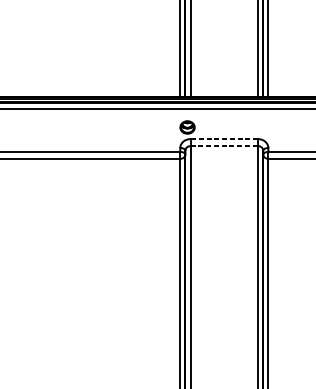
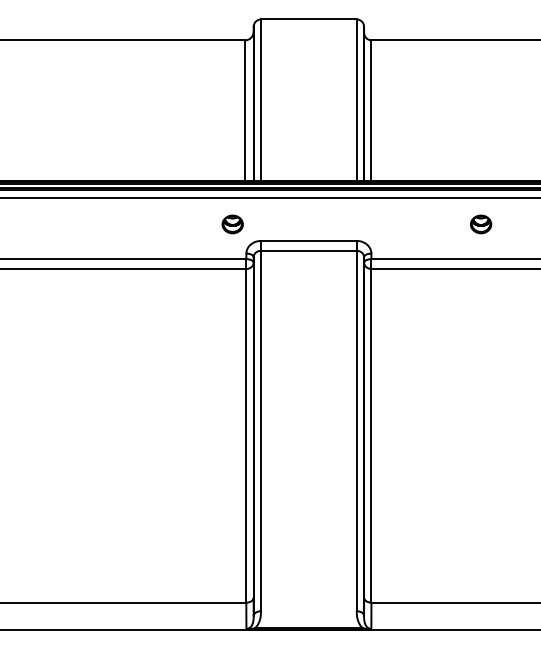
part: (187, 127) -> (232, 224), moved
line: (224, 138) -> (308, 240), dashed -> solid
line: (224, 145) -> (308, 250), dashed -> solid

